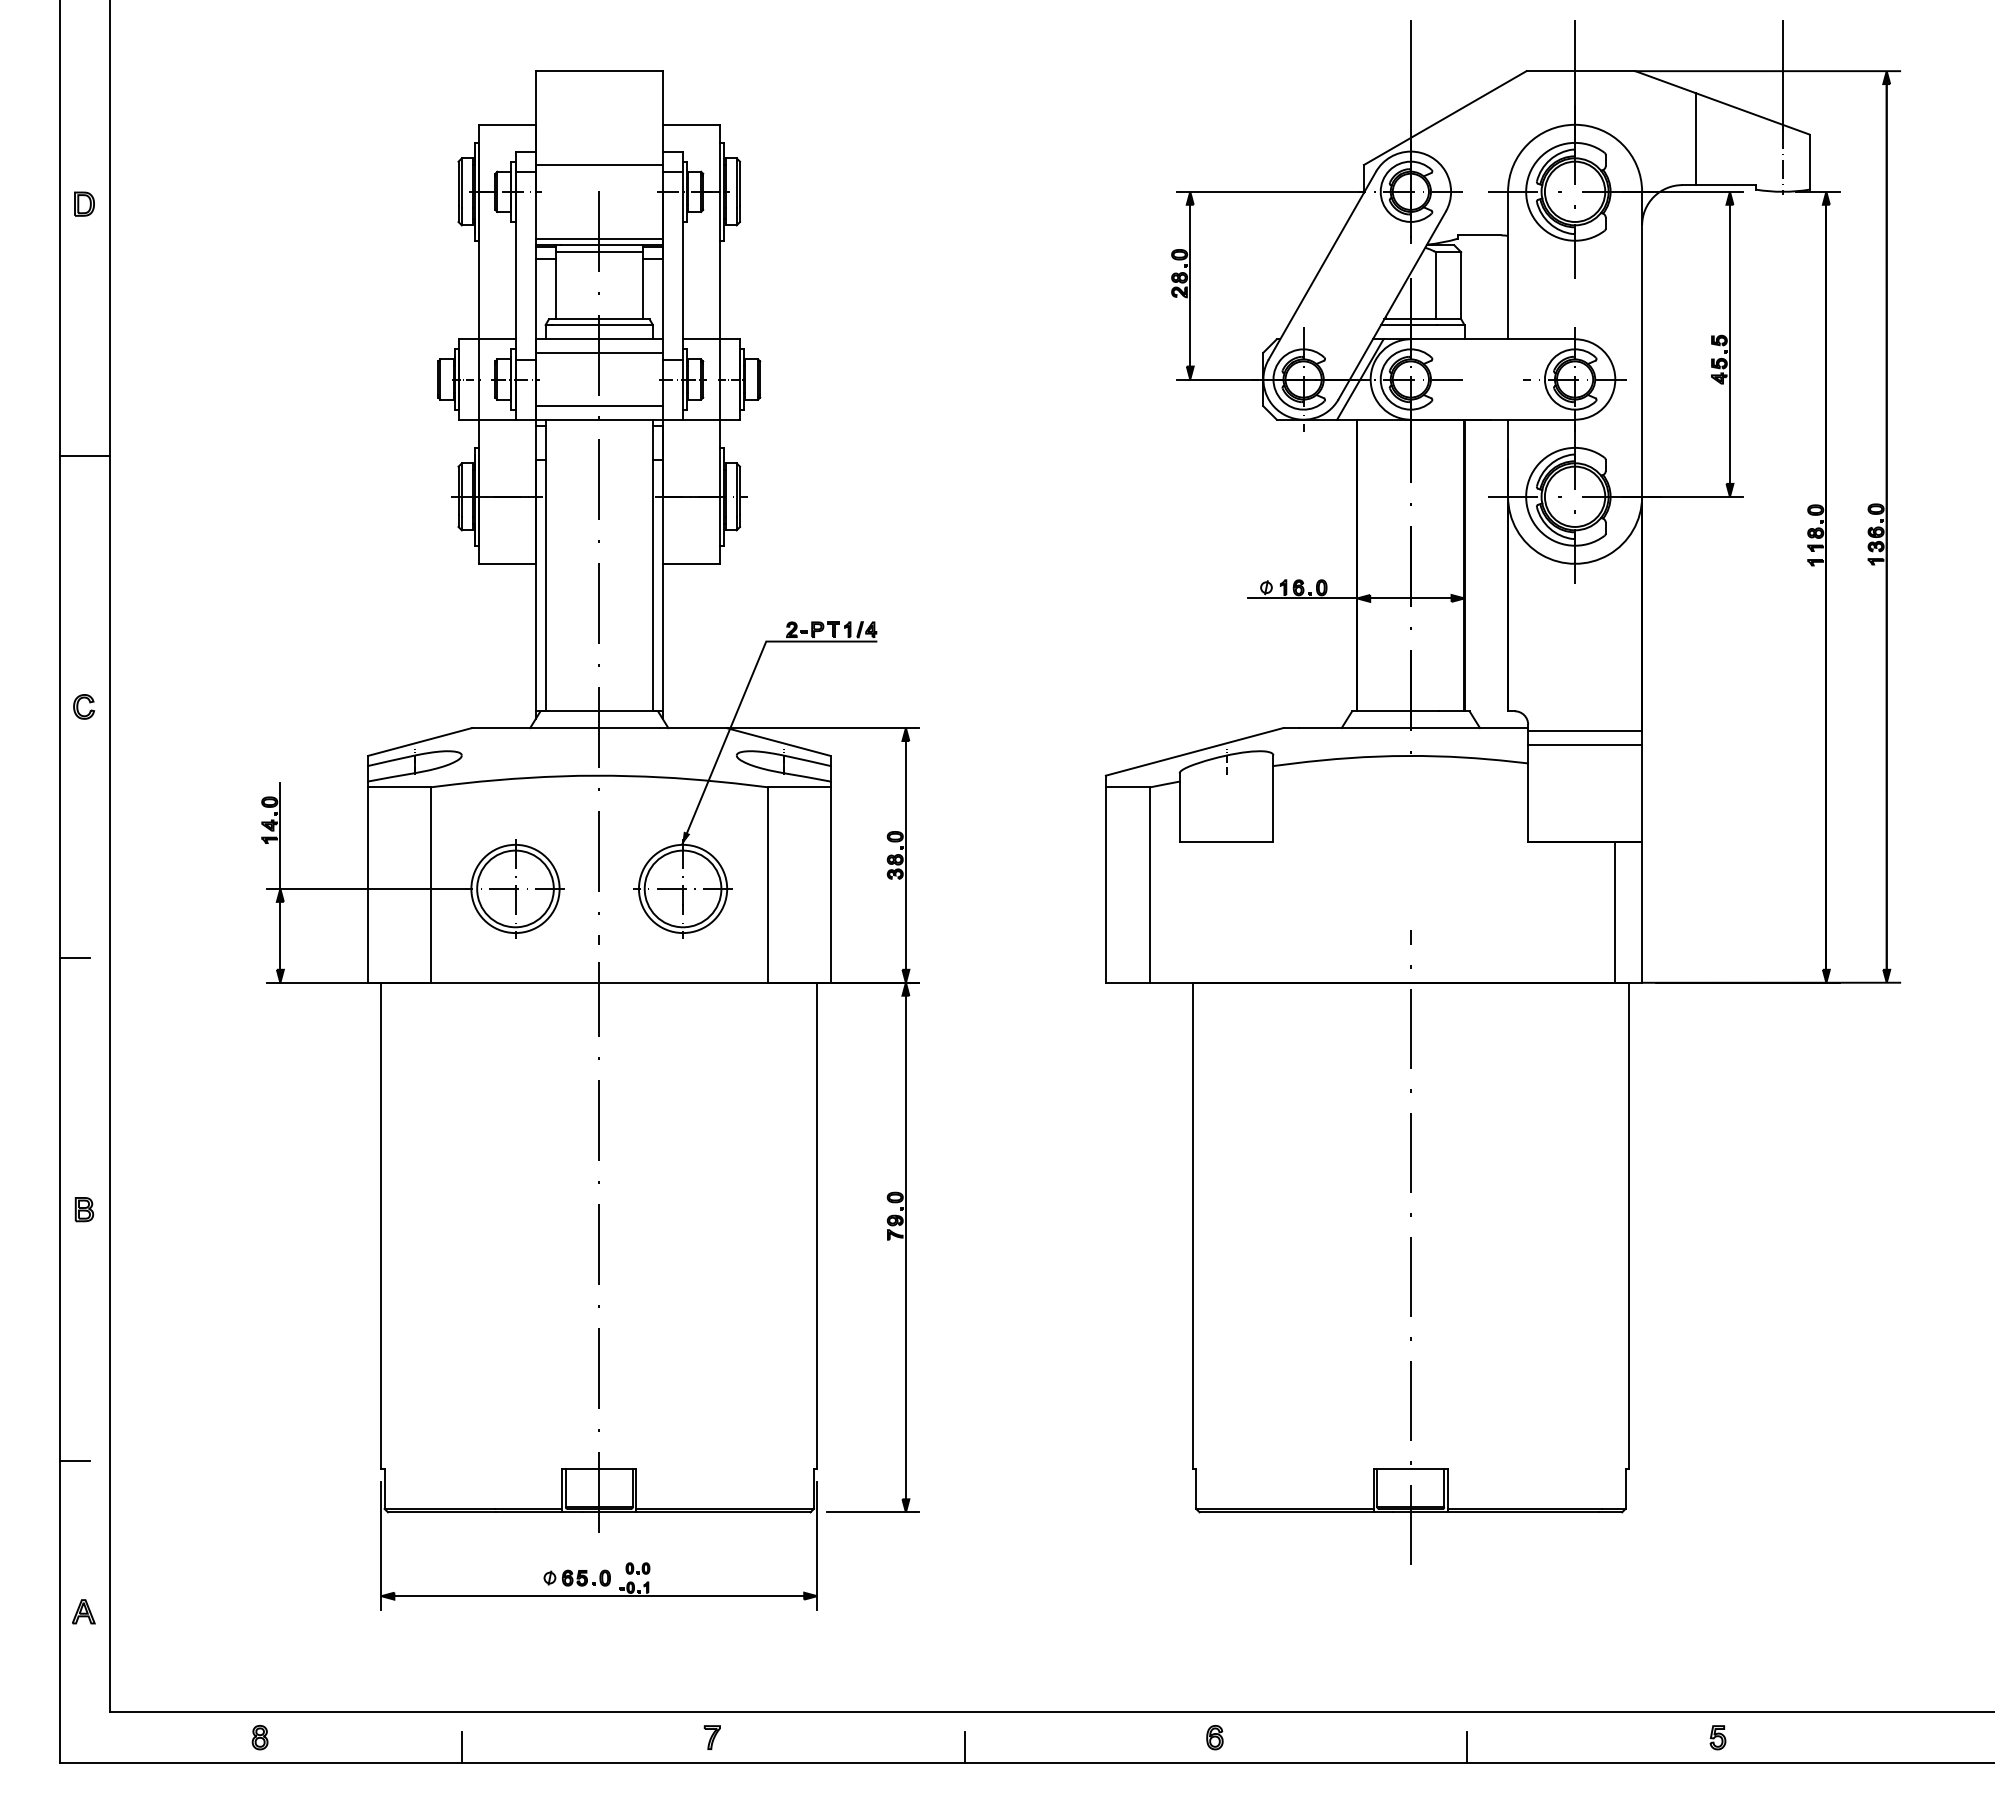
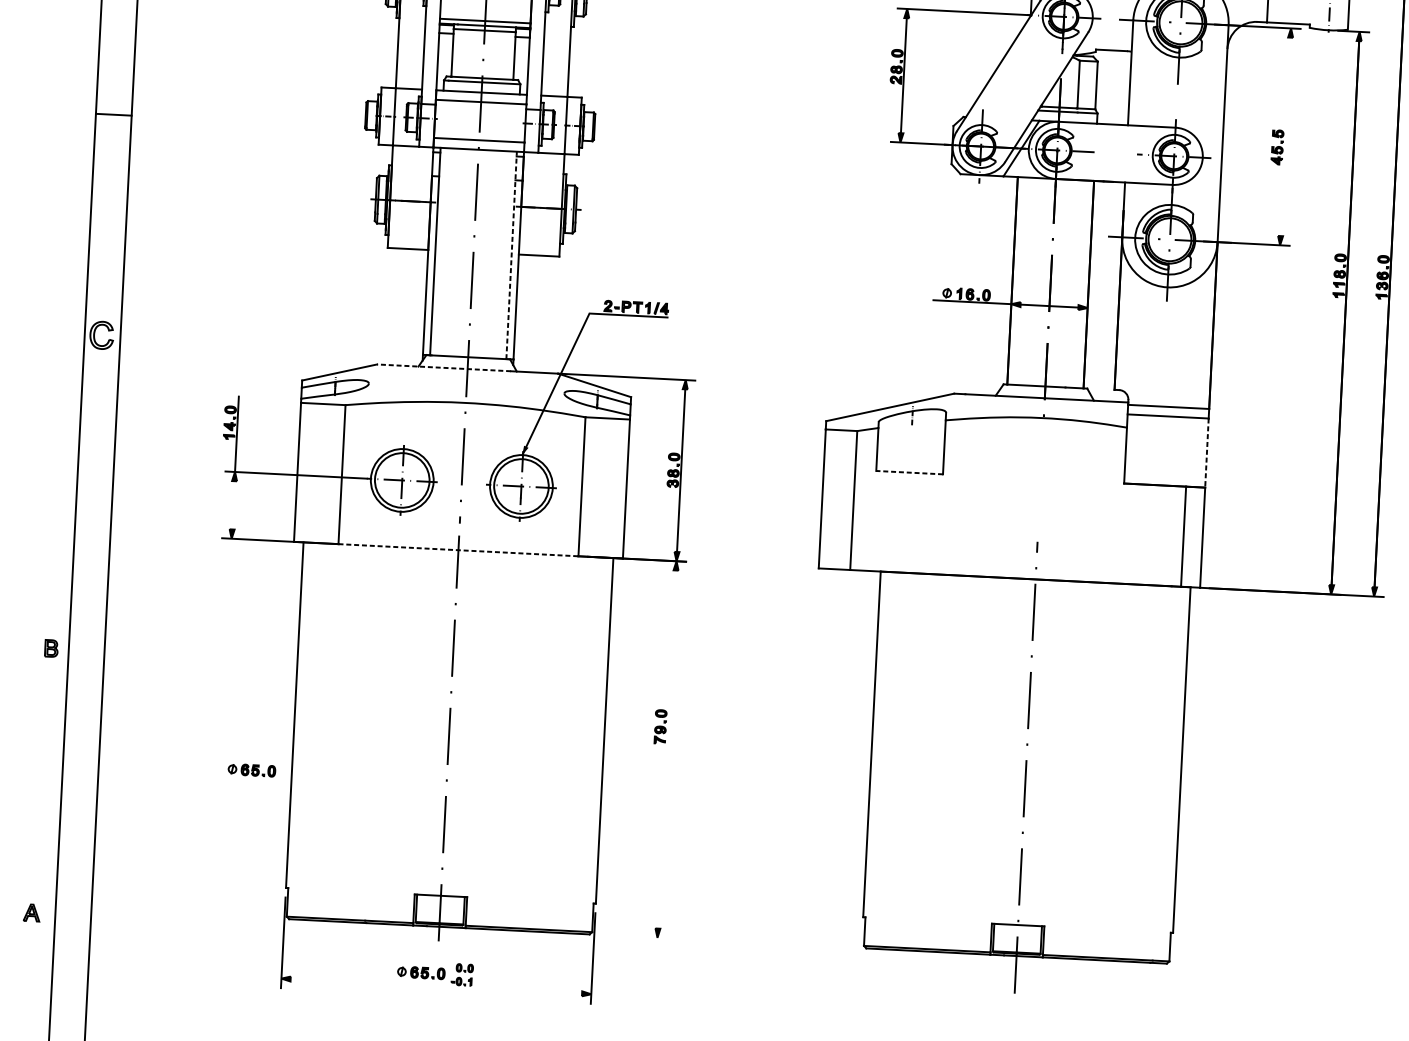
line: (1729, 343) -> (1285, 136), removed
line: (84, 455) -> (113, 114), moved
line: (652, 565) -> (511, 255), solid -> dashed
part: (84, 706) -> (102, 335), size x1.6
line: (565, 728) -> (443, 368), solid -> dashed
line: (1642, 793) -> (1207, 453), solid -> dashed
line: (1226, 841) -> (909, 472), solid -> dashed
line: (280, 935) -> (233, 505), removed
line: (74, 958) -> (86, 514), removed
line: (599, 982) -> (458, 550), solid -> dashed
part: (84, 1209) -> (51, 648), moved
line: (905, 1247) -> (666, 749), removed
part: (324, 1305) -> (251, 769), added
line: (74, 1460) -> (68, 871), removed
line: (872, 1512) -> (633, 936), removed
line: (599, 1596) -> (436, 986), removed
part: (83, 1611) -> (31, 912), moved

